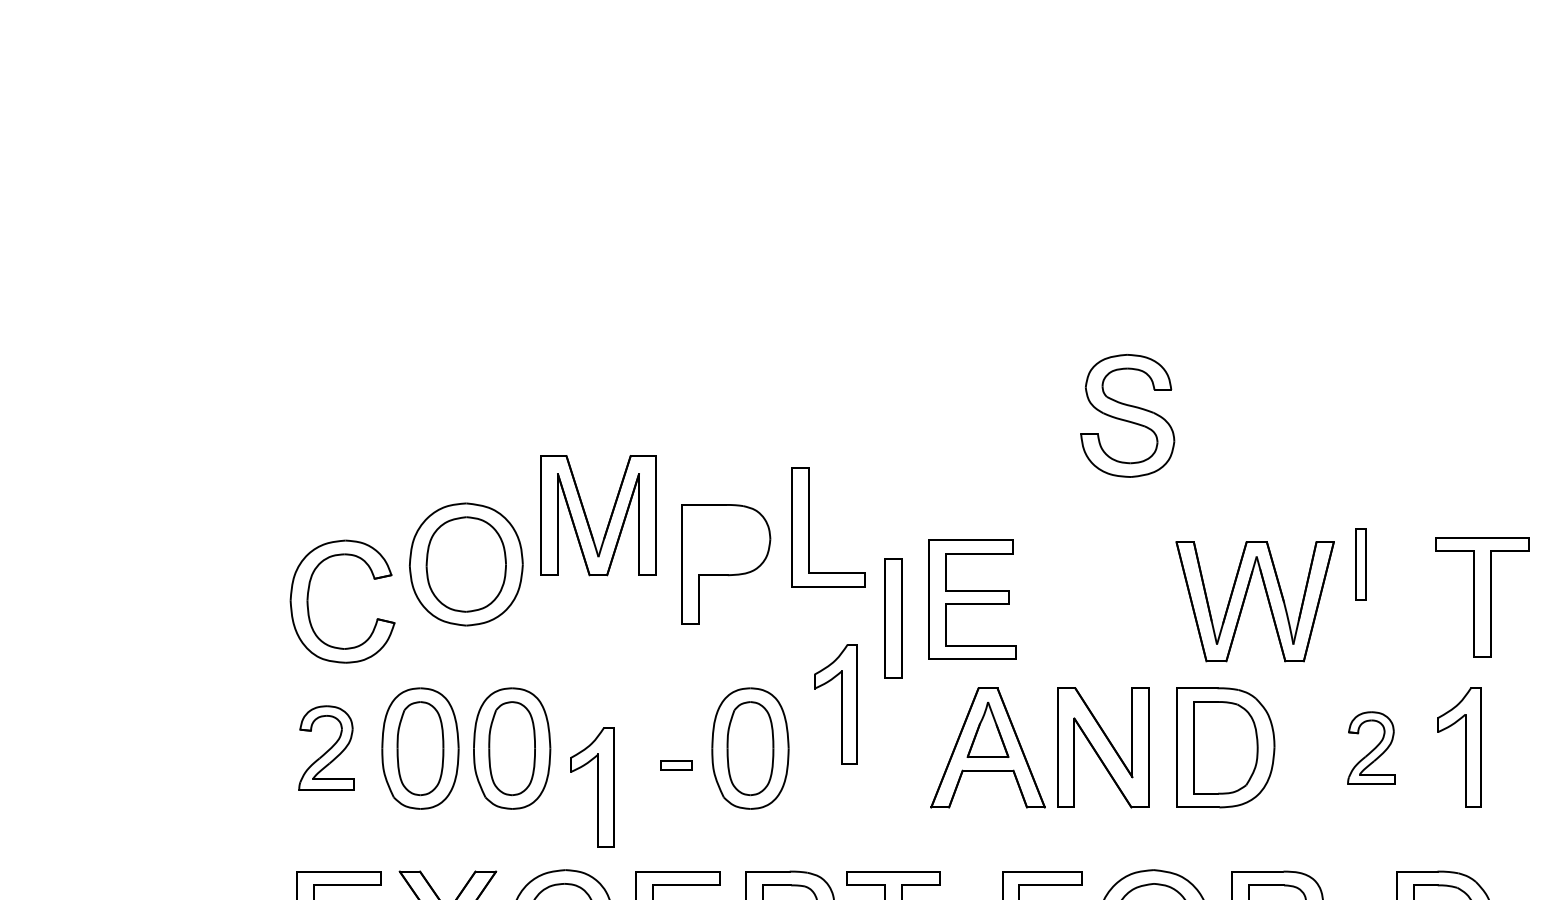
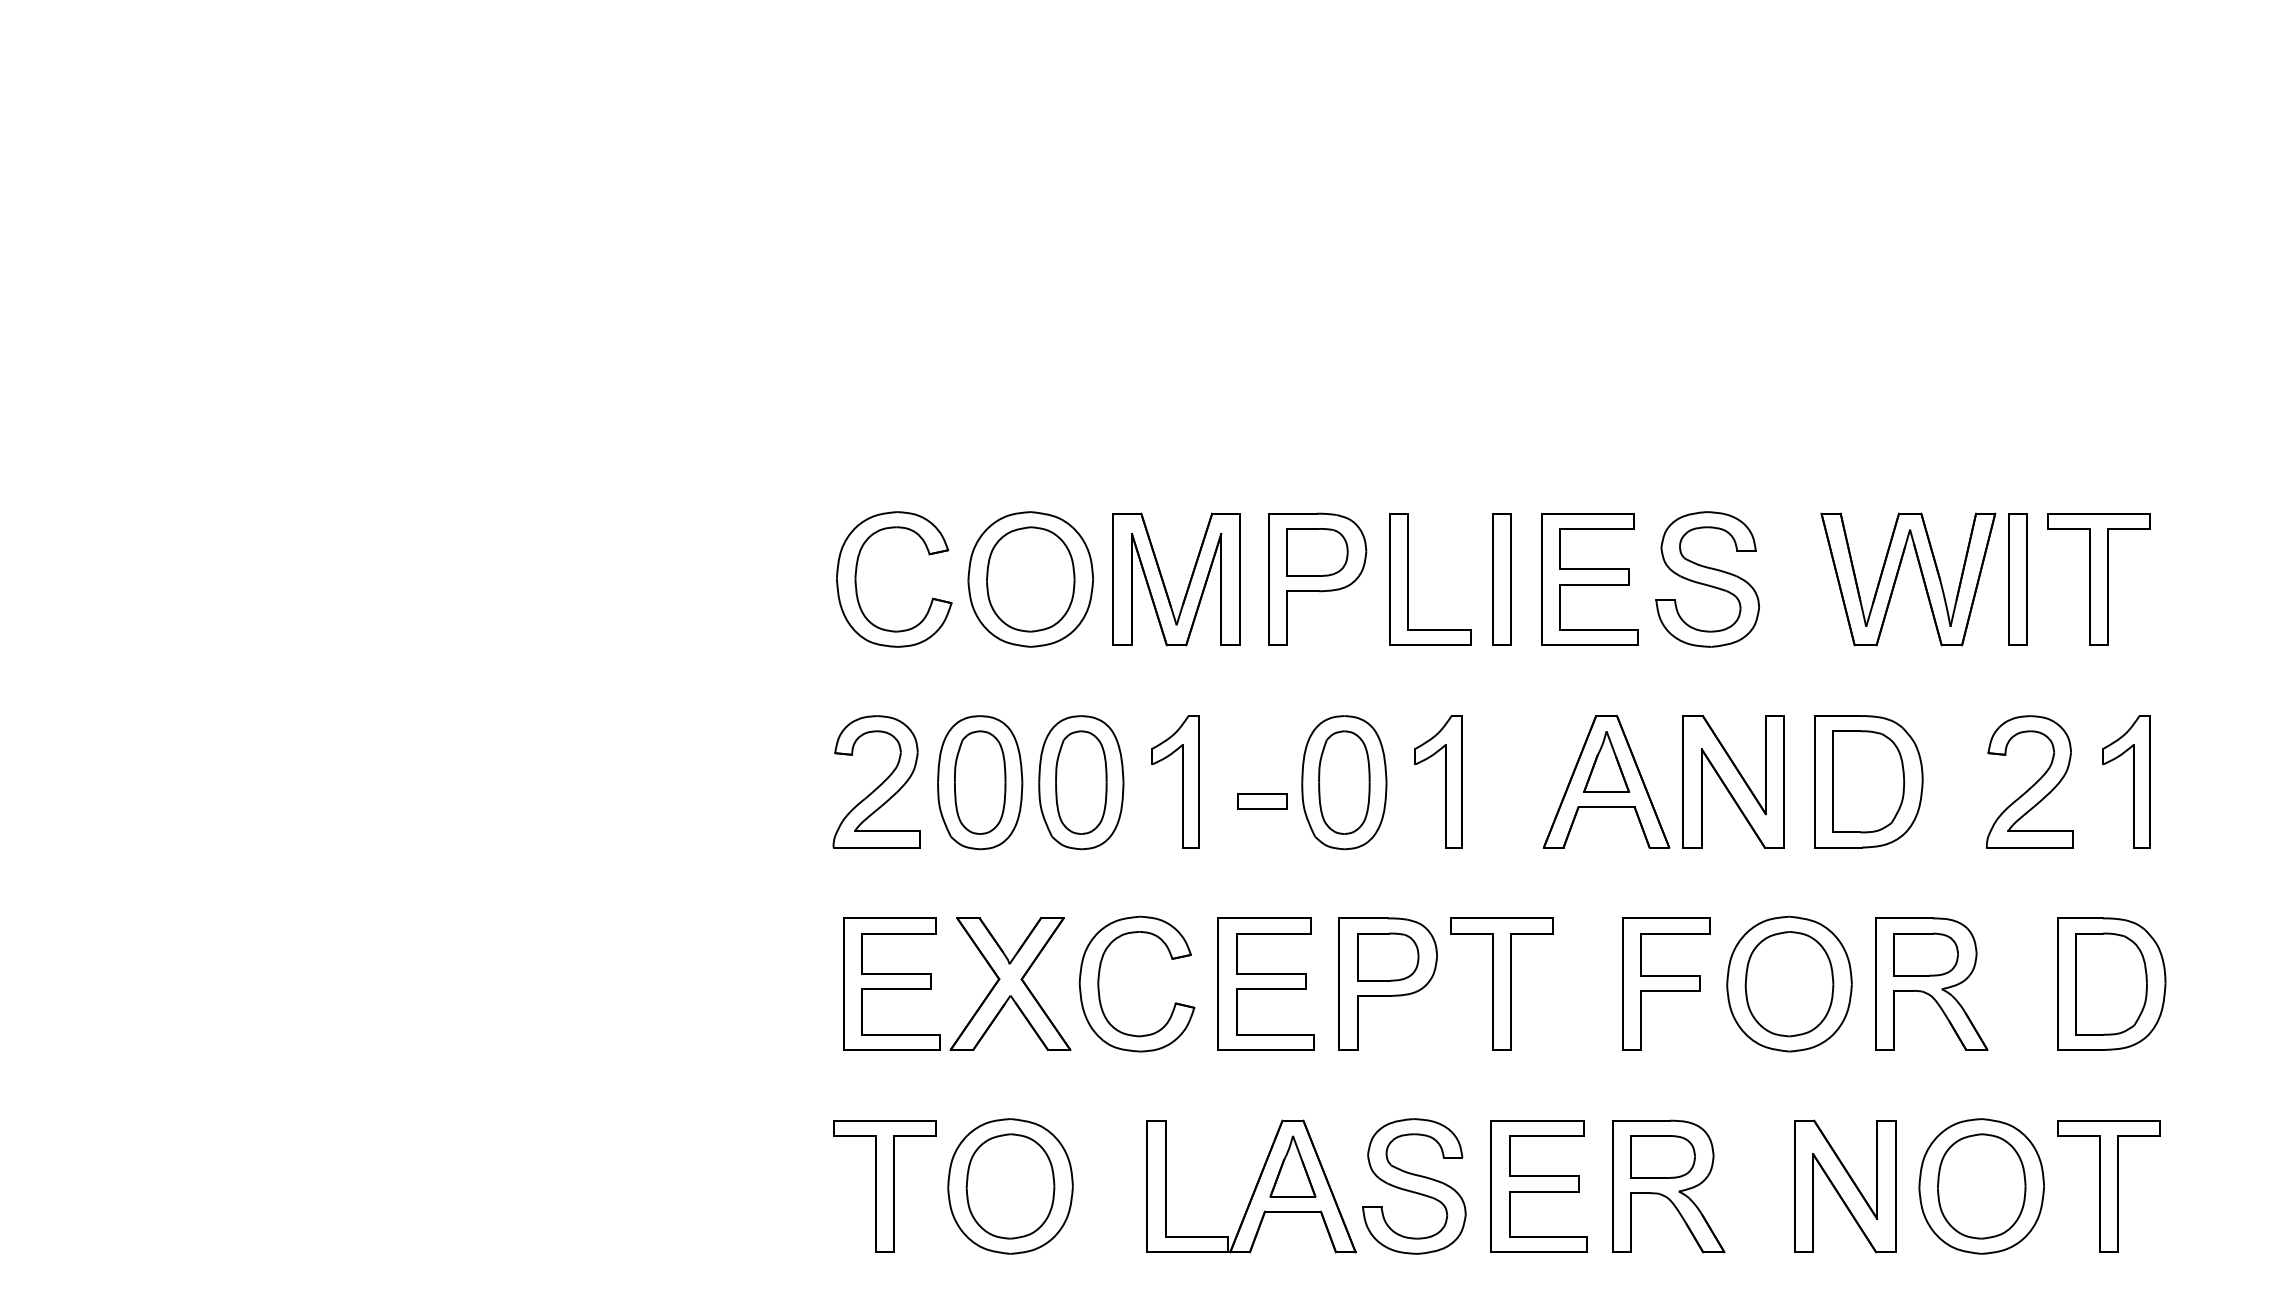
part: (1127, 415) -> (1707, 579), moved
part: (587, 518) -> (1164, 582), moved
part: (808, 527) -> (1408, 579), moved
part: (726, 540) -> (1317, 552), added
part: (1360, 564) -> (2017, 579), size x1.67
part: (1246, 597) -> (1898, 574), moved
part: (1481, 597) -> (2098, 579), moved
part: (972, 599) -> (1589, 579), moved
part: (308, 601) -> (856, 579), moved
part: (892, 618) -> (1501, 579), moved
part: (842, 704) -> (1445, 781), moved
part: (326, 747) -> (876, 781), size x1.43
part: (1371, 747) -> (2029, 781), size x1.67
part: (676, 765) -> (1262, 801), size x1.43
part: (598, 787) -> (1182, 781), moved

